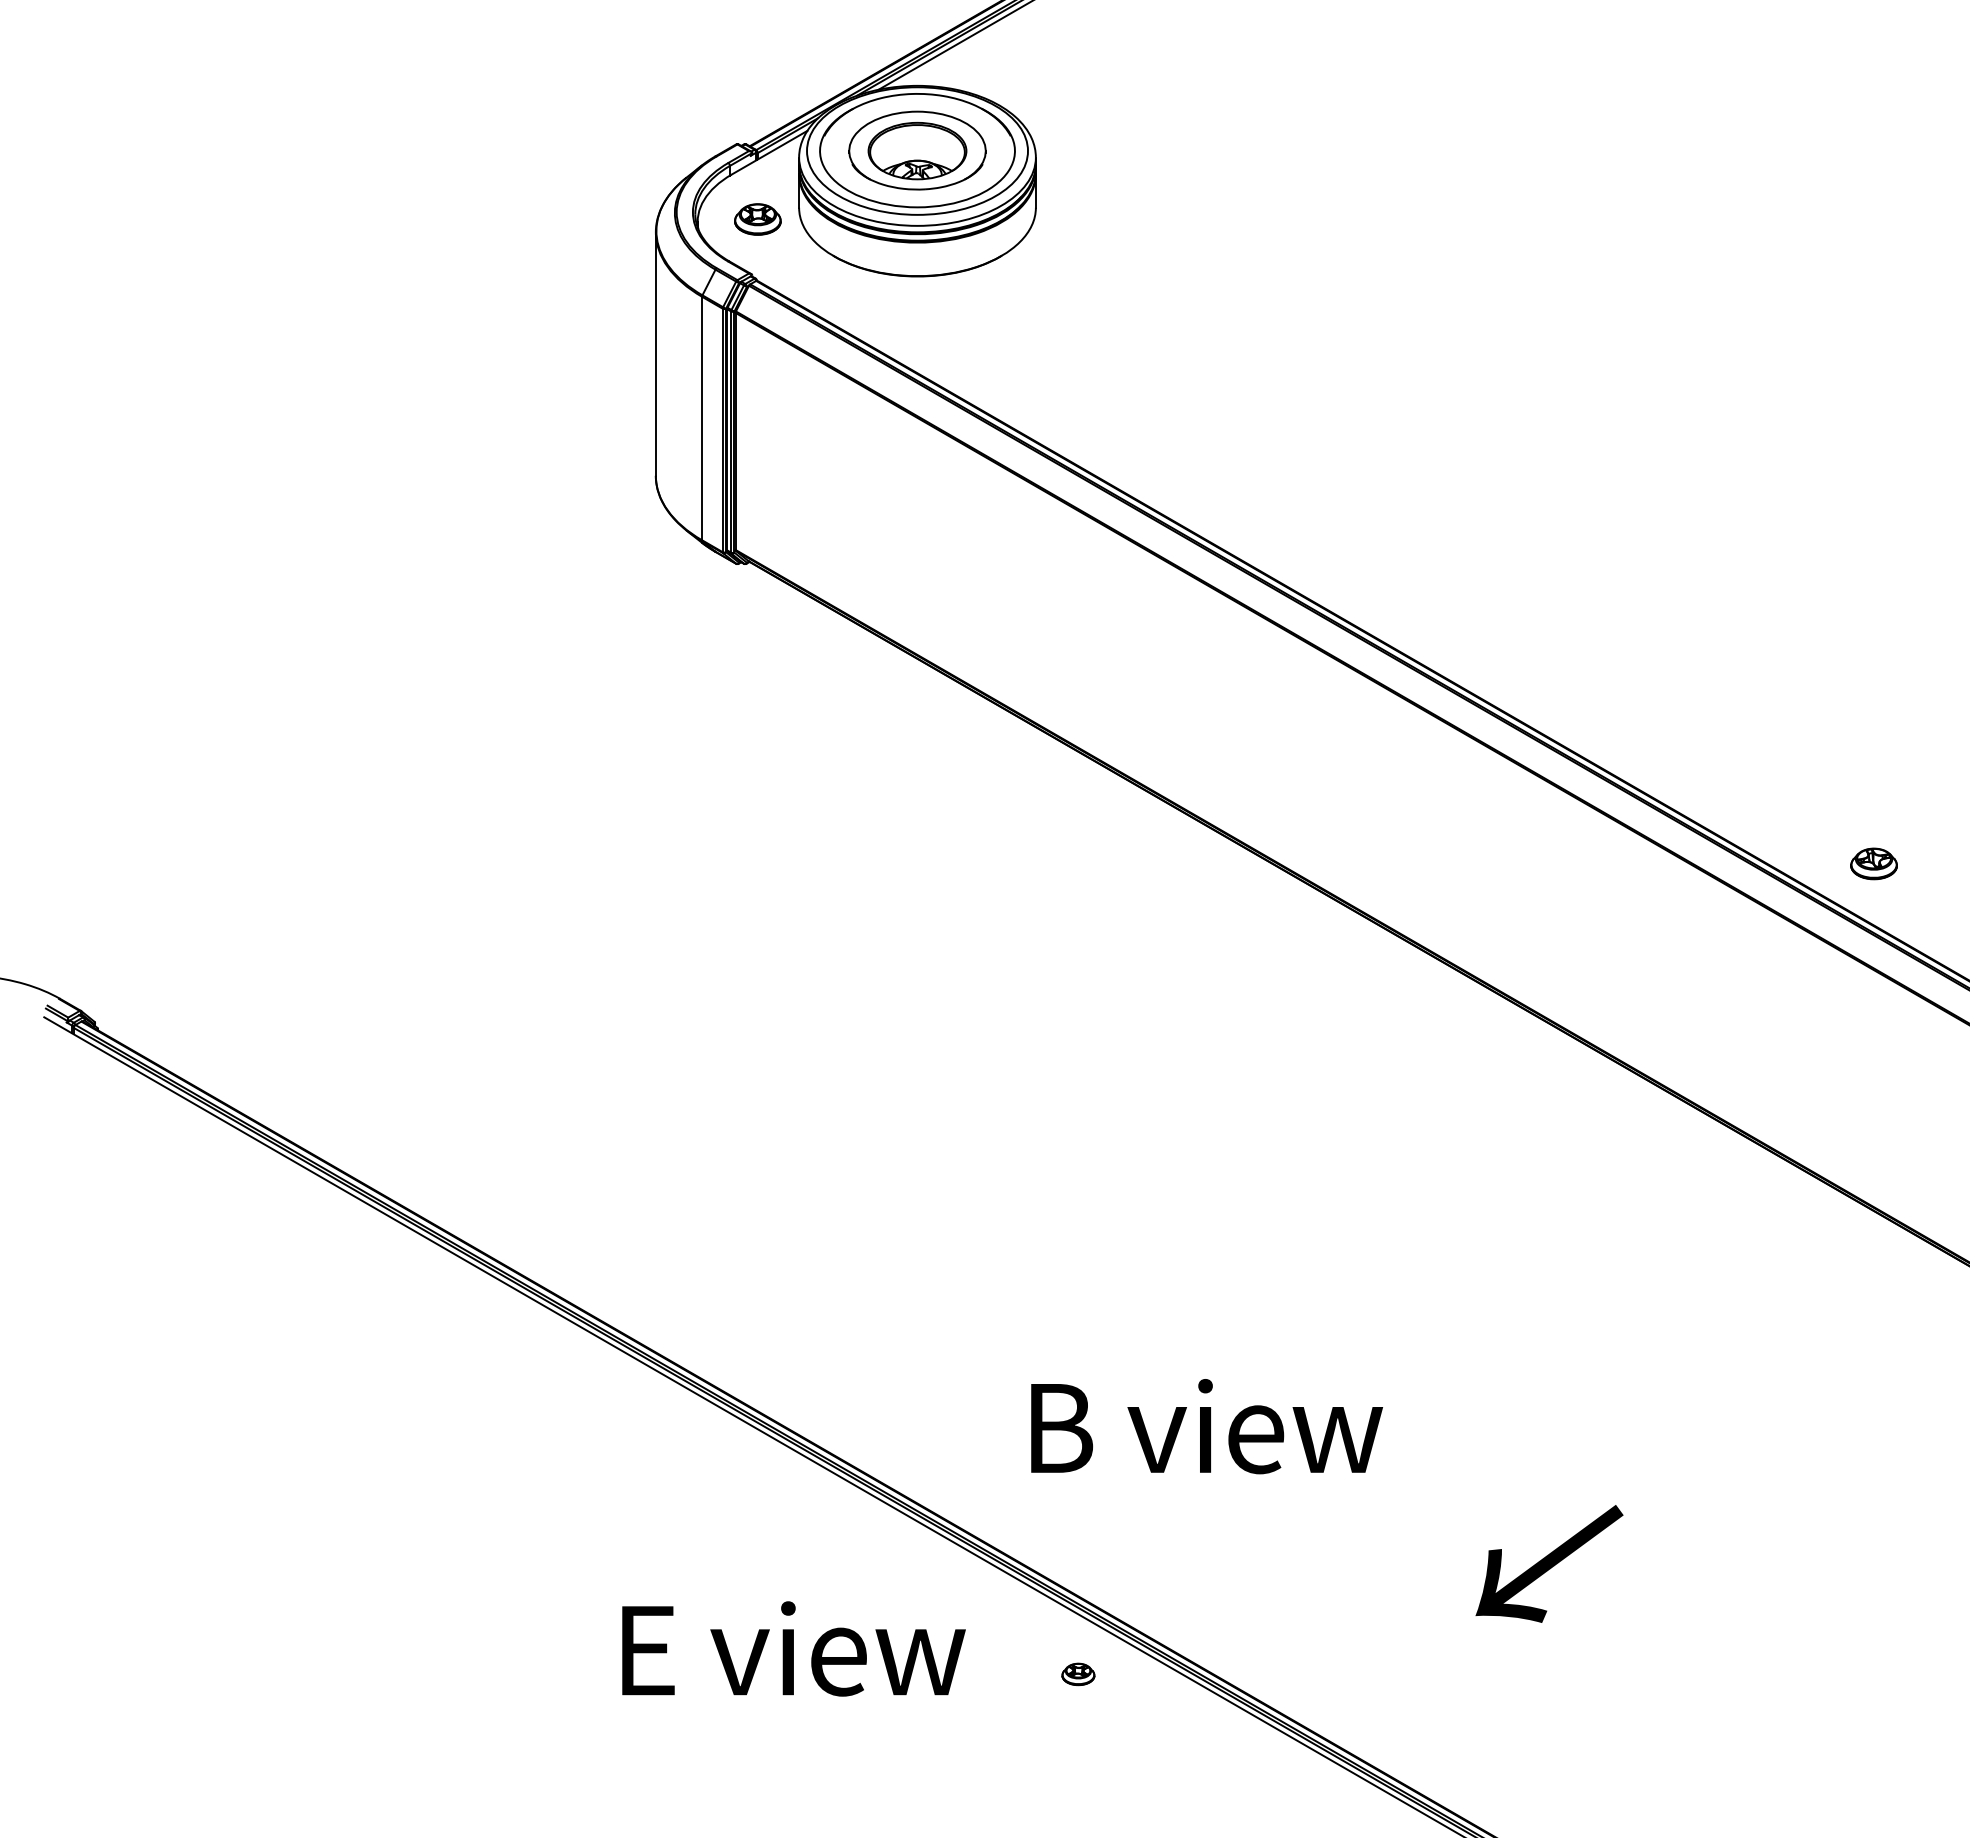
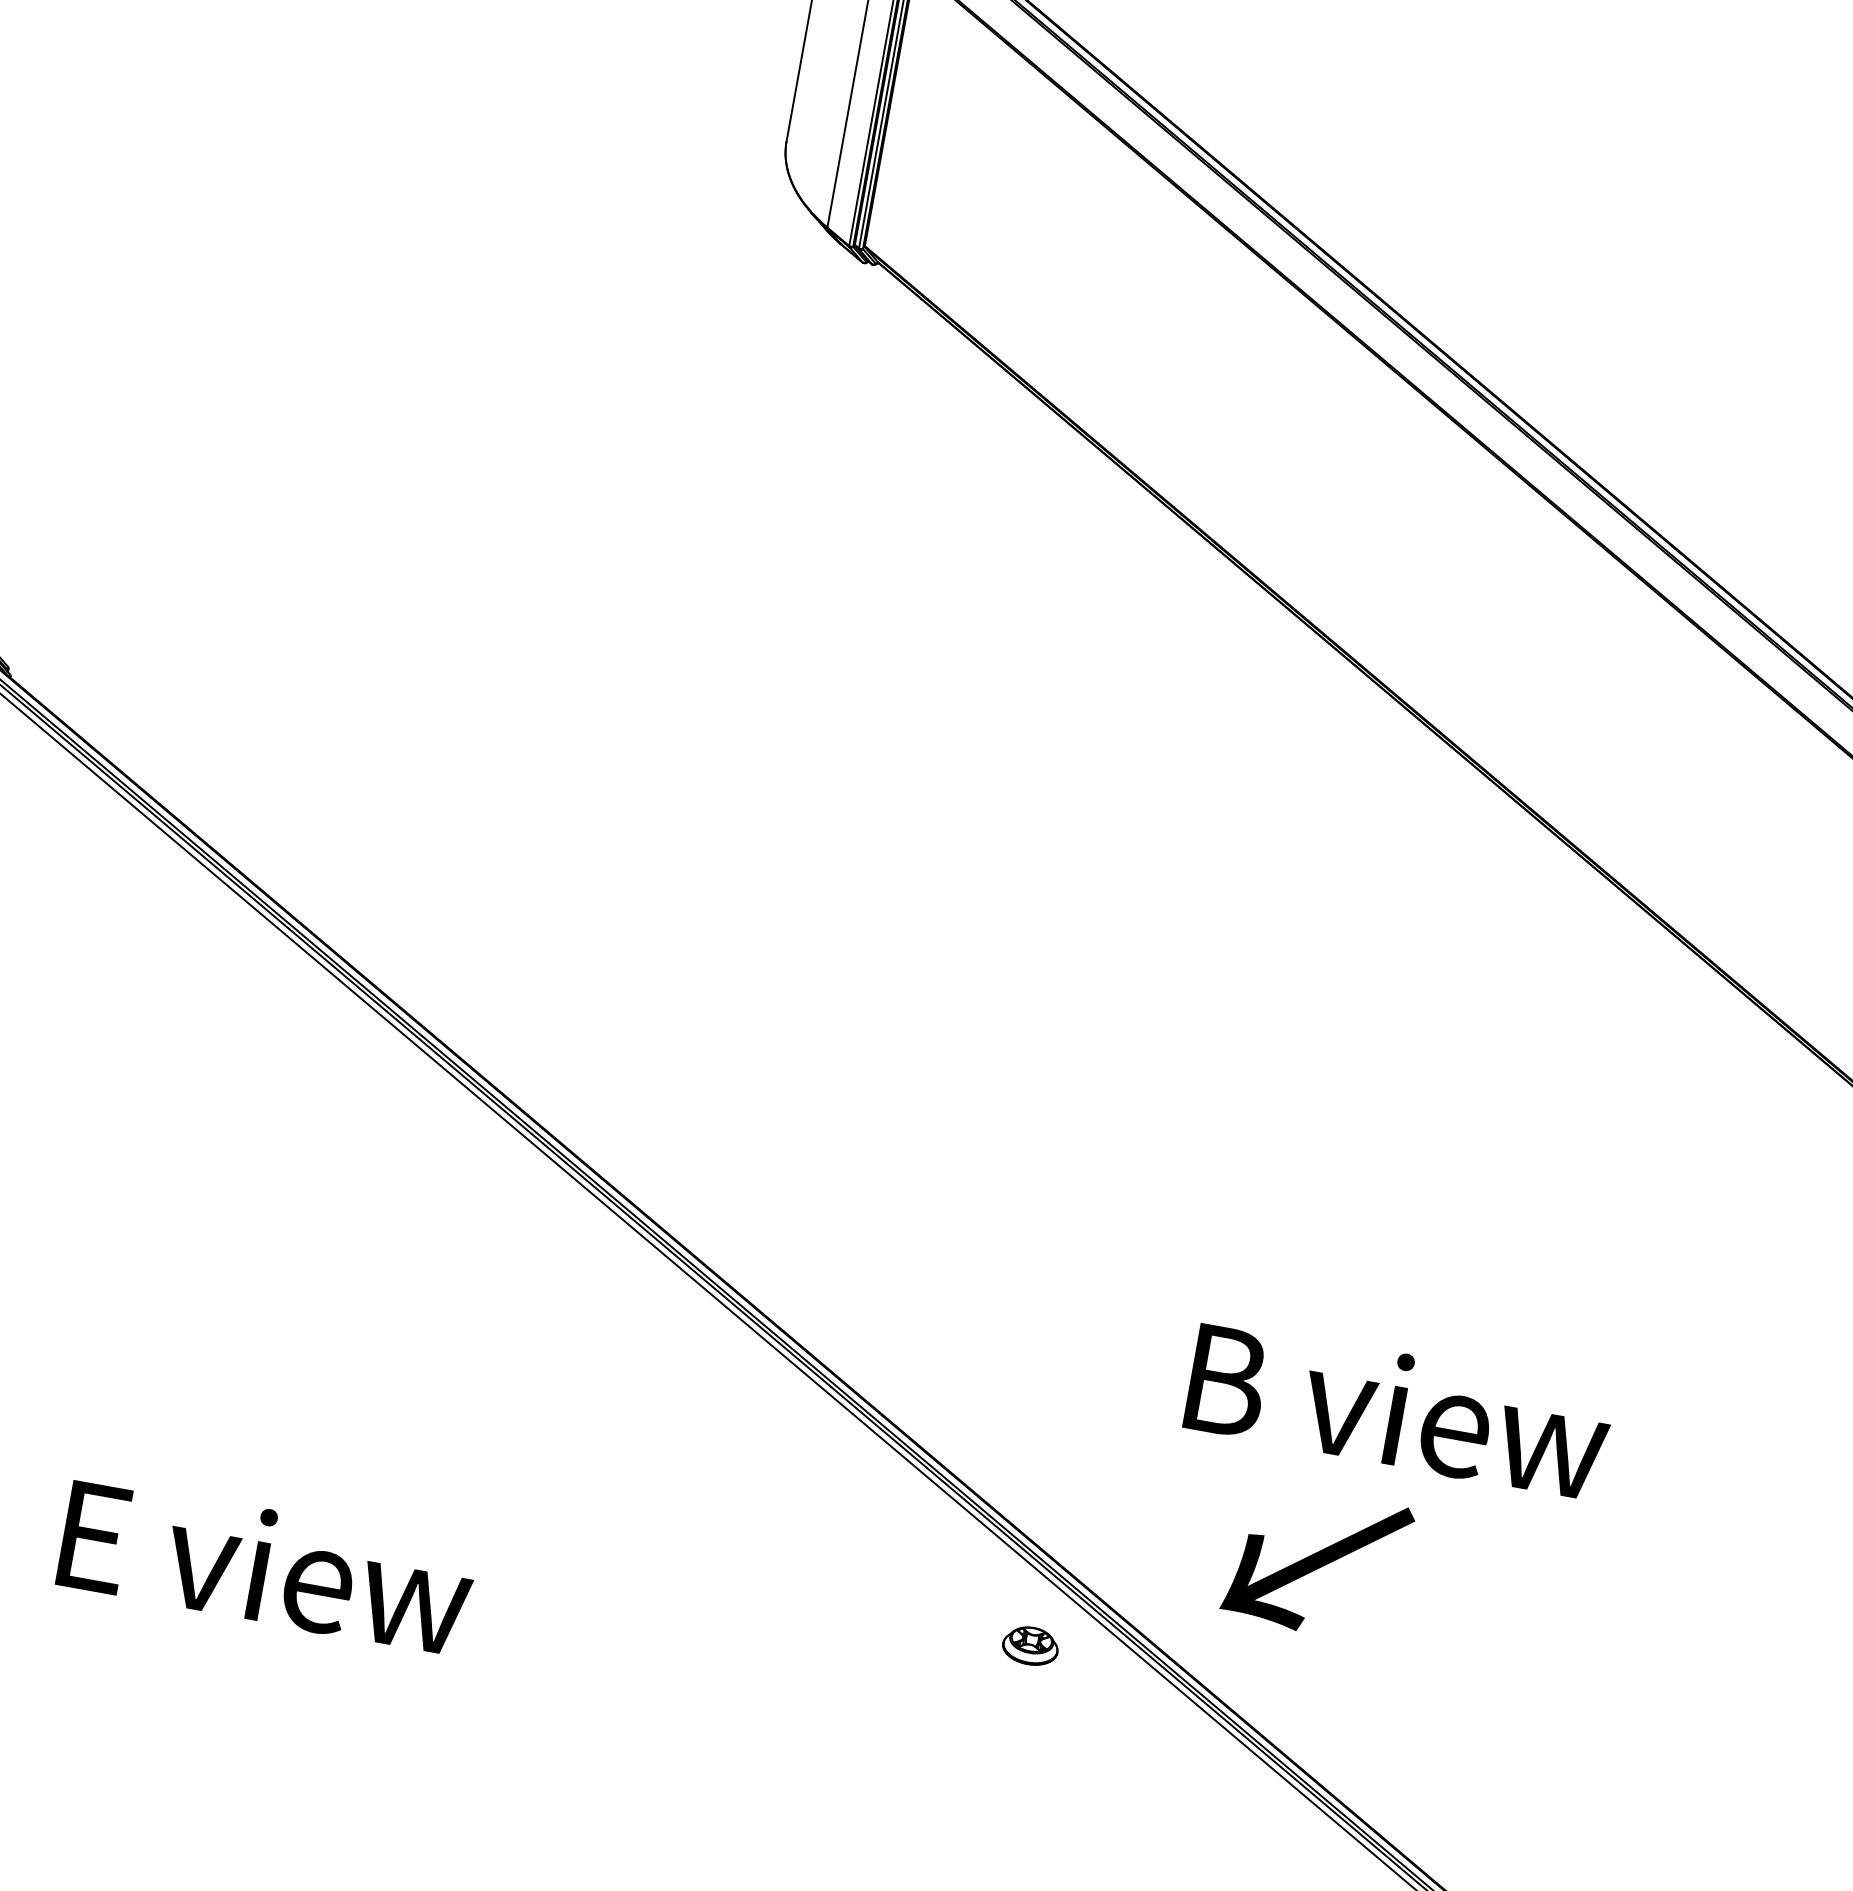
text: (1206, 1426) -> (1398, 1410), moved
text: (1549, 1563) -> (1317, 1562), moved
text: (793, 1648) -> (266, 1565), moved
part: (1078, 1674) -> (1030, 1646), size x1.43

